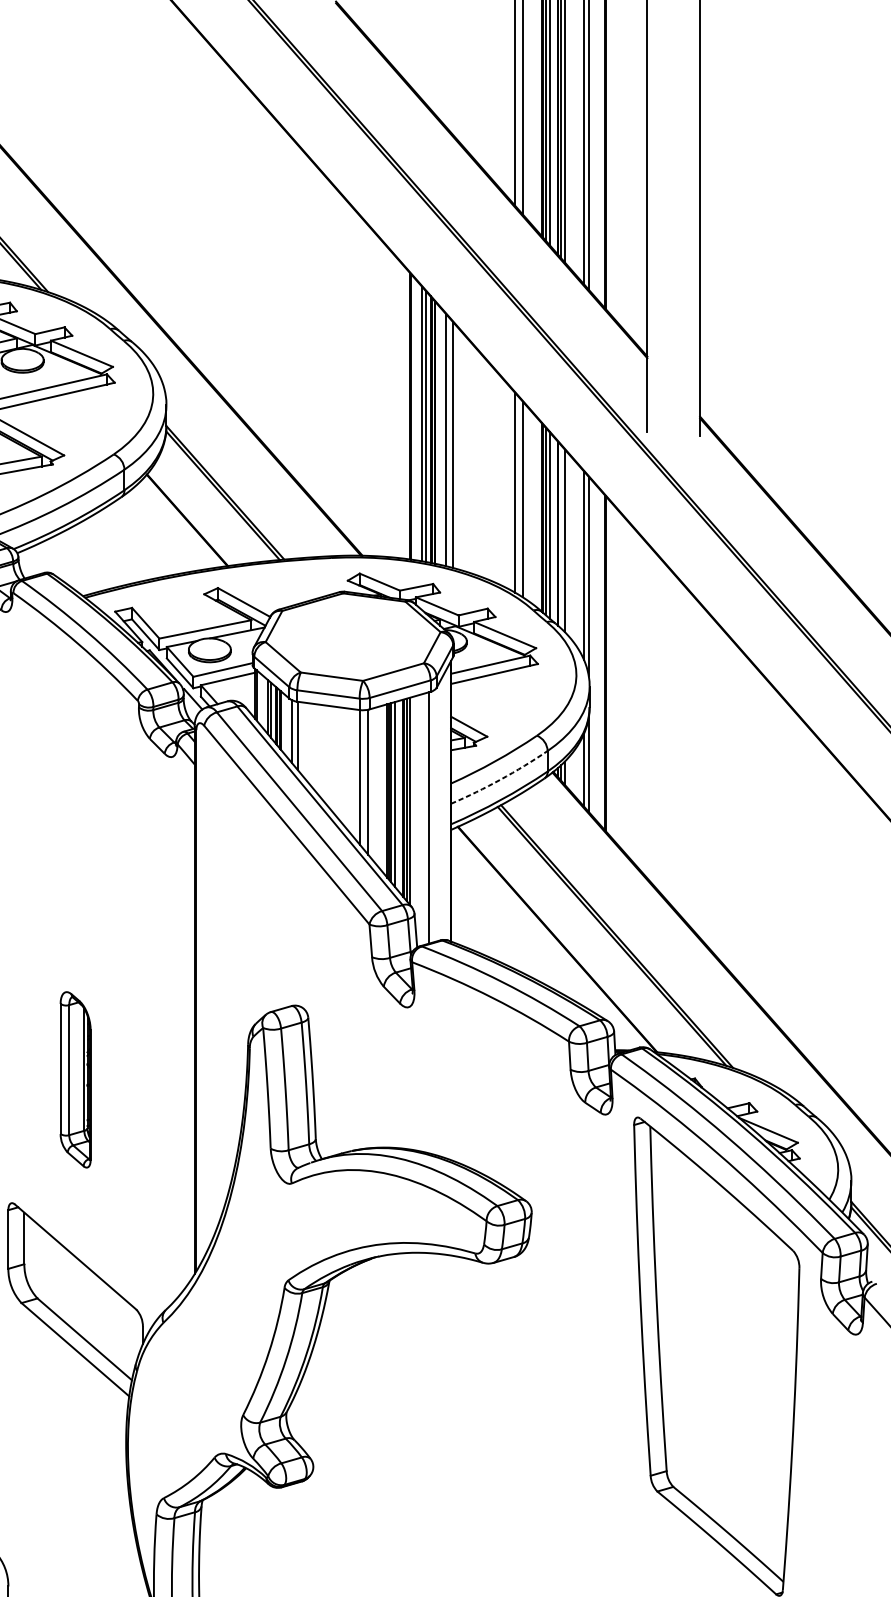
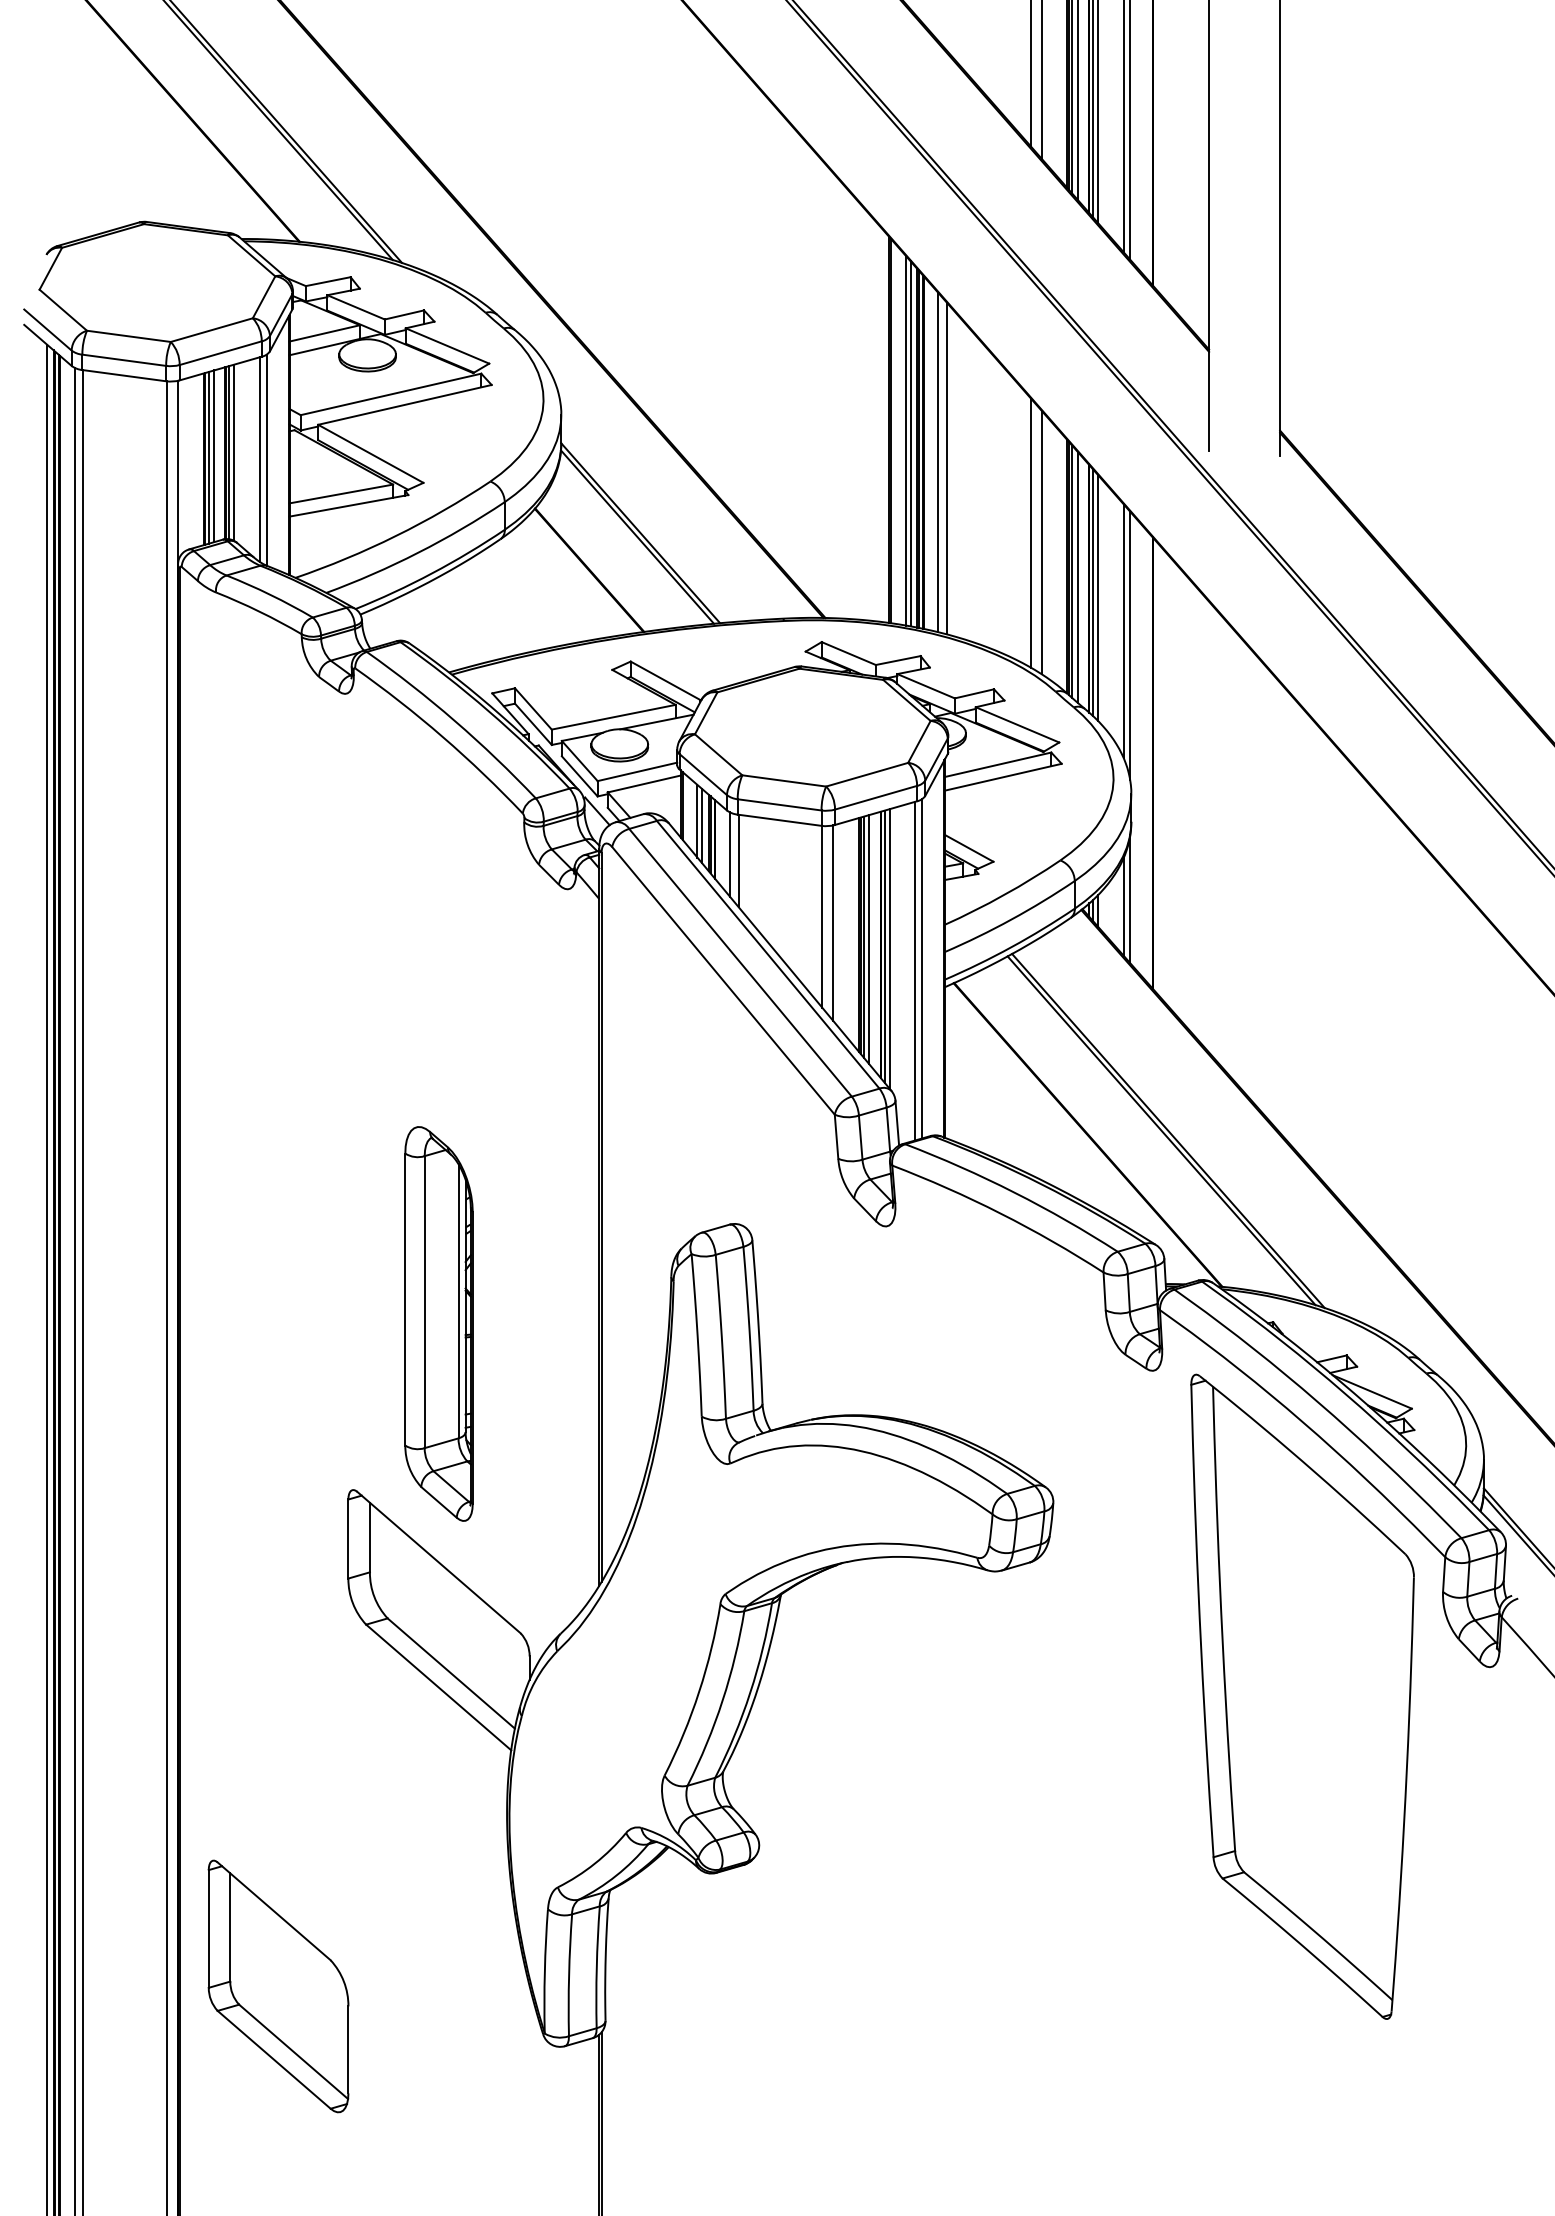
line: (561, 536) -> (1093, 592), added
arc: (500, 779) -> (1011, 919), dashed -> solid
line: (433, 815) -> (921, 968), added
part: (75, 1079) -> (438, 1323), size x1.67

